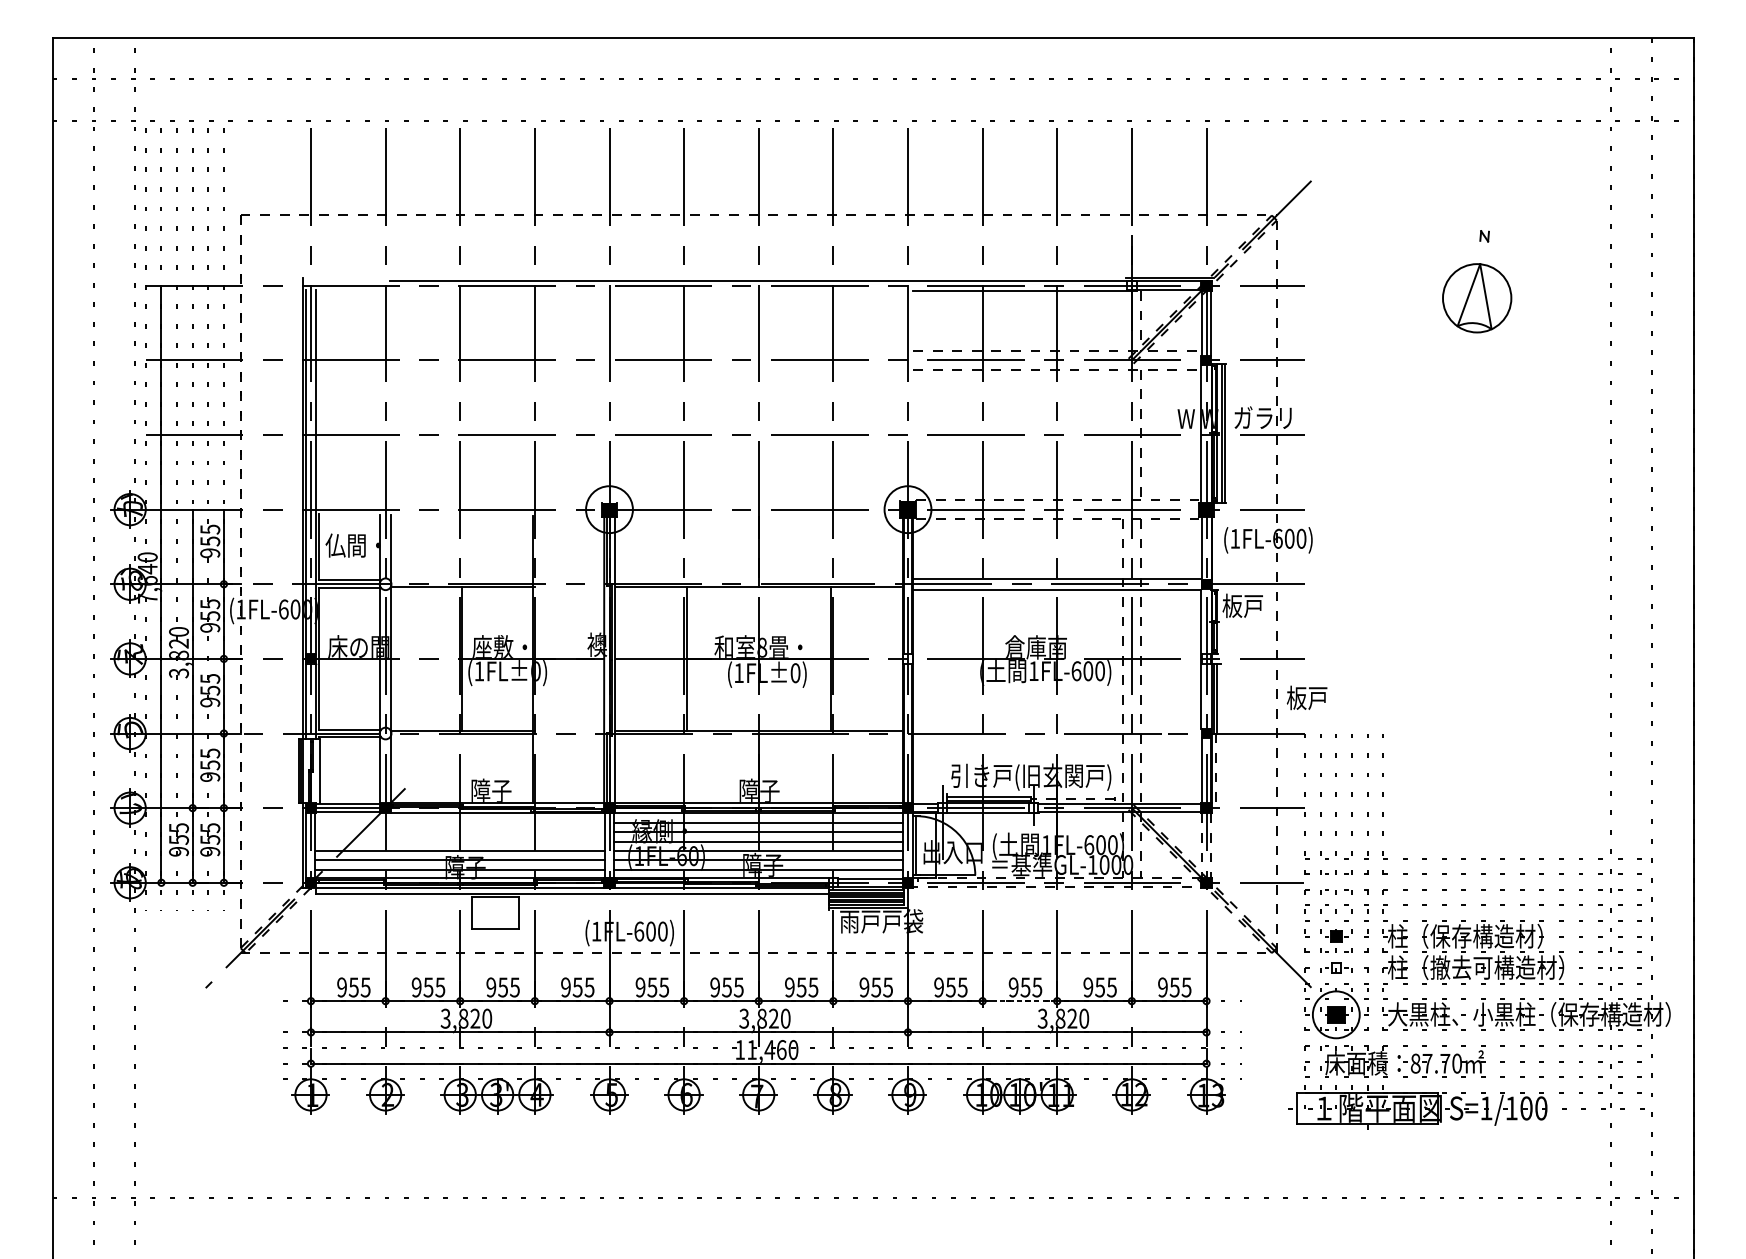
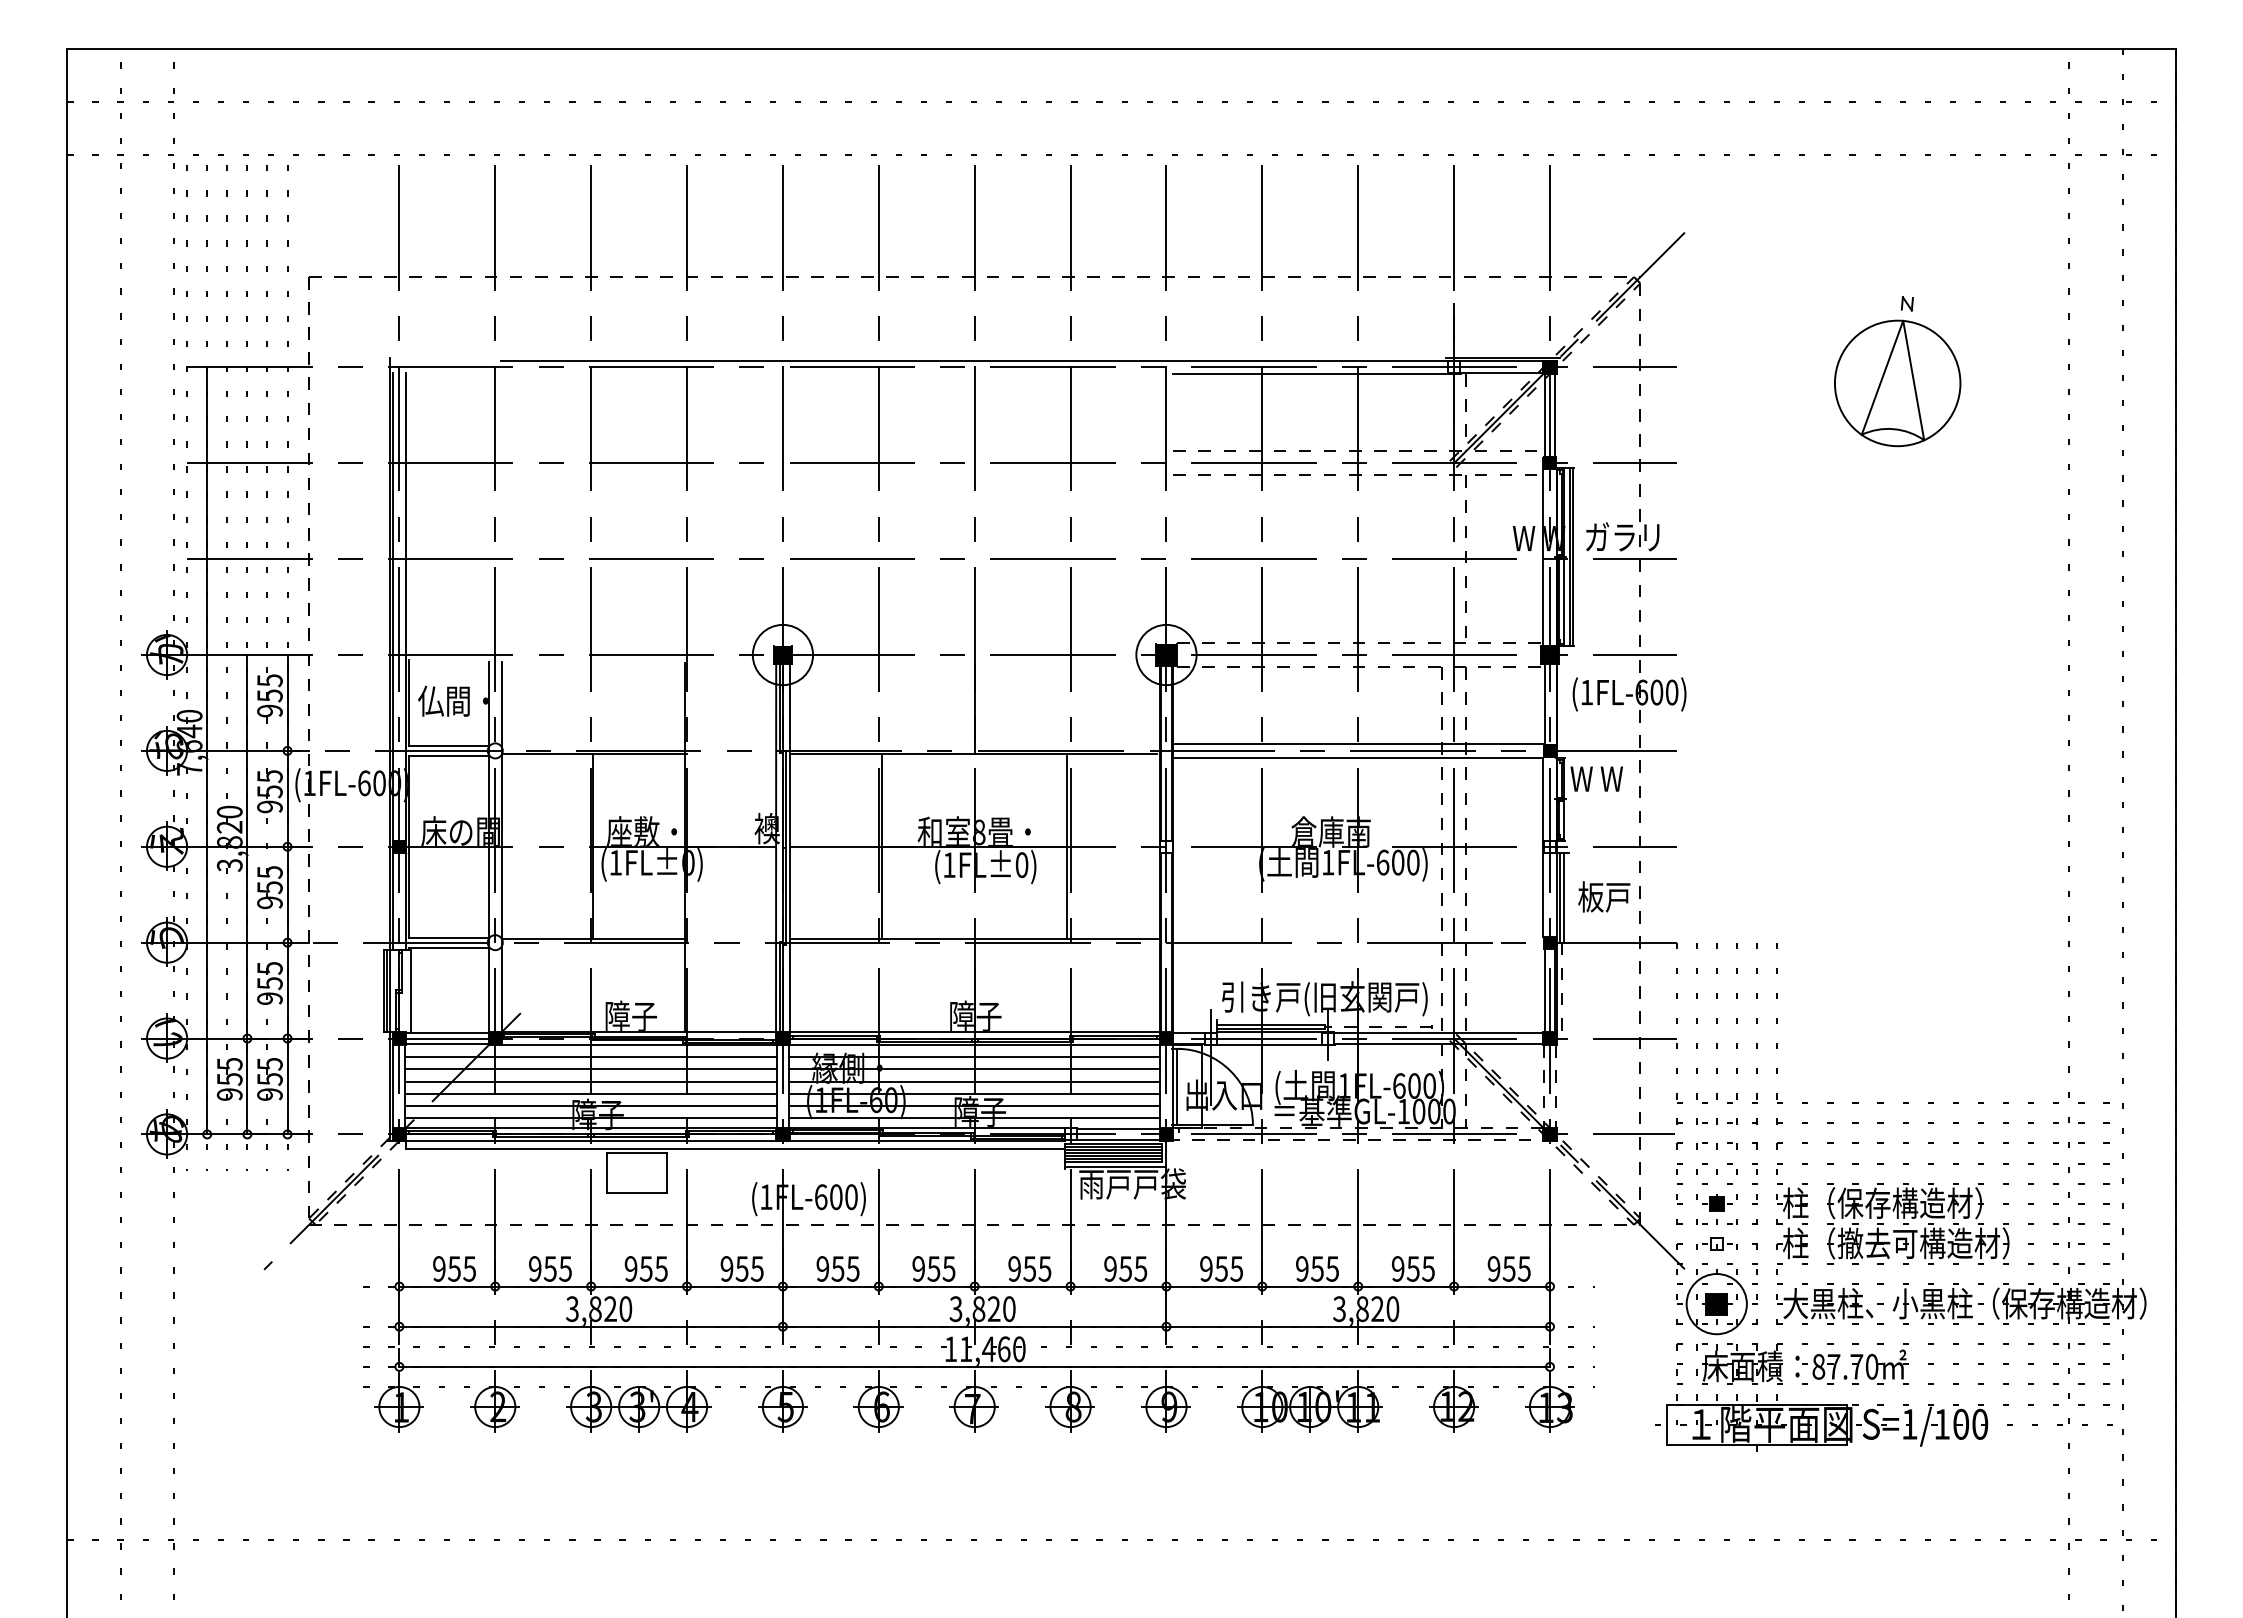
part: (1476, 298) -> (1897, 383), size x1.43
text: (1242, 605) -> (1596, 778), 板戸 -> W W
text: (1307, 697) -> (1604, 896), moved
line: (460, 822) -> (591, 1057), added
line: (460, 832) -> (591, 1069), added
line: (460, 841) -> (591, 1081), added
line: (1020, 1001) -> (1310, 1286), dashed -> solid

